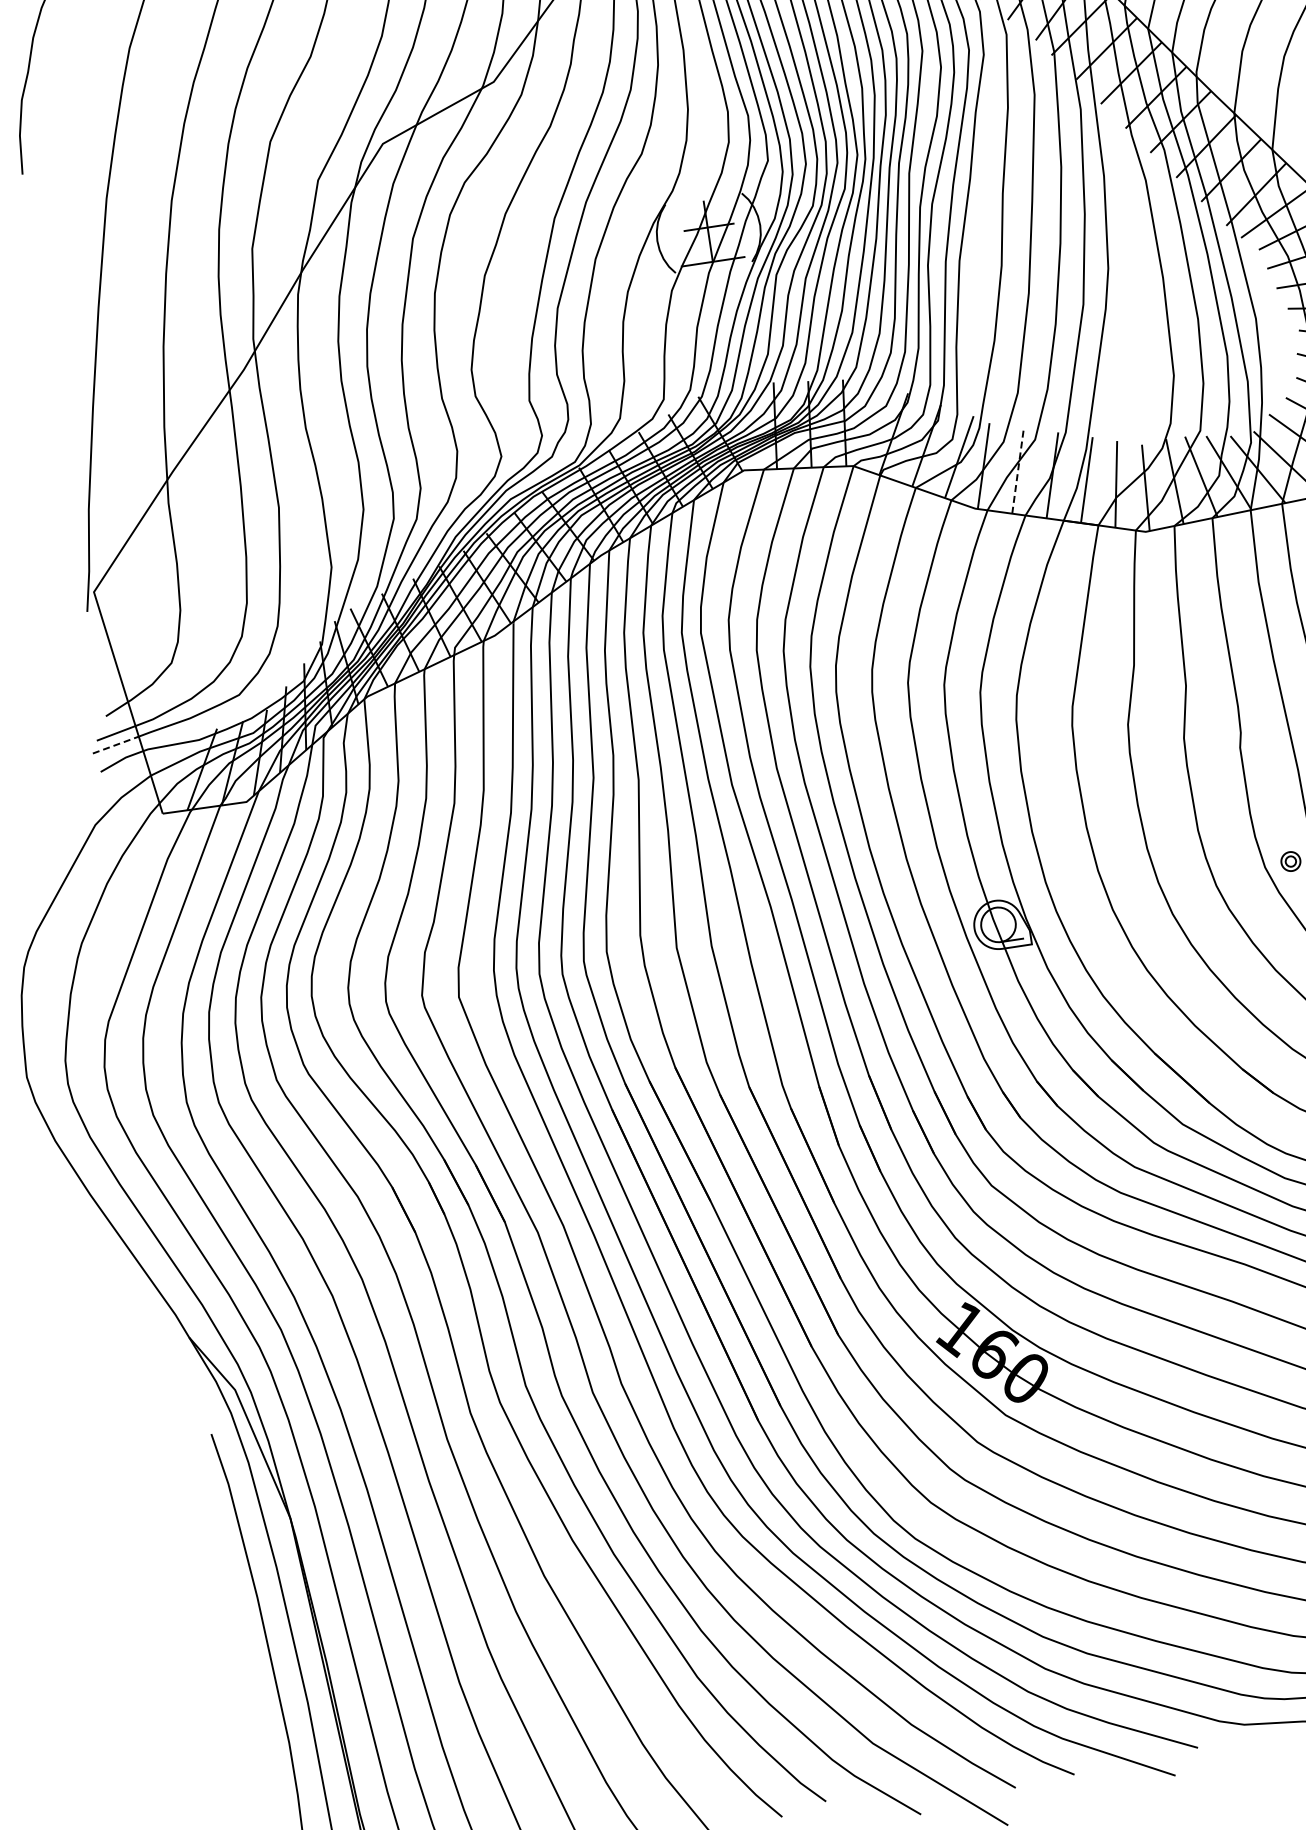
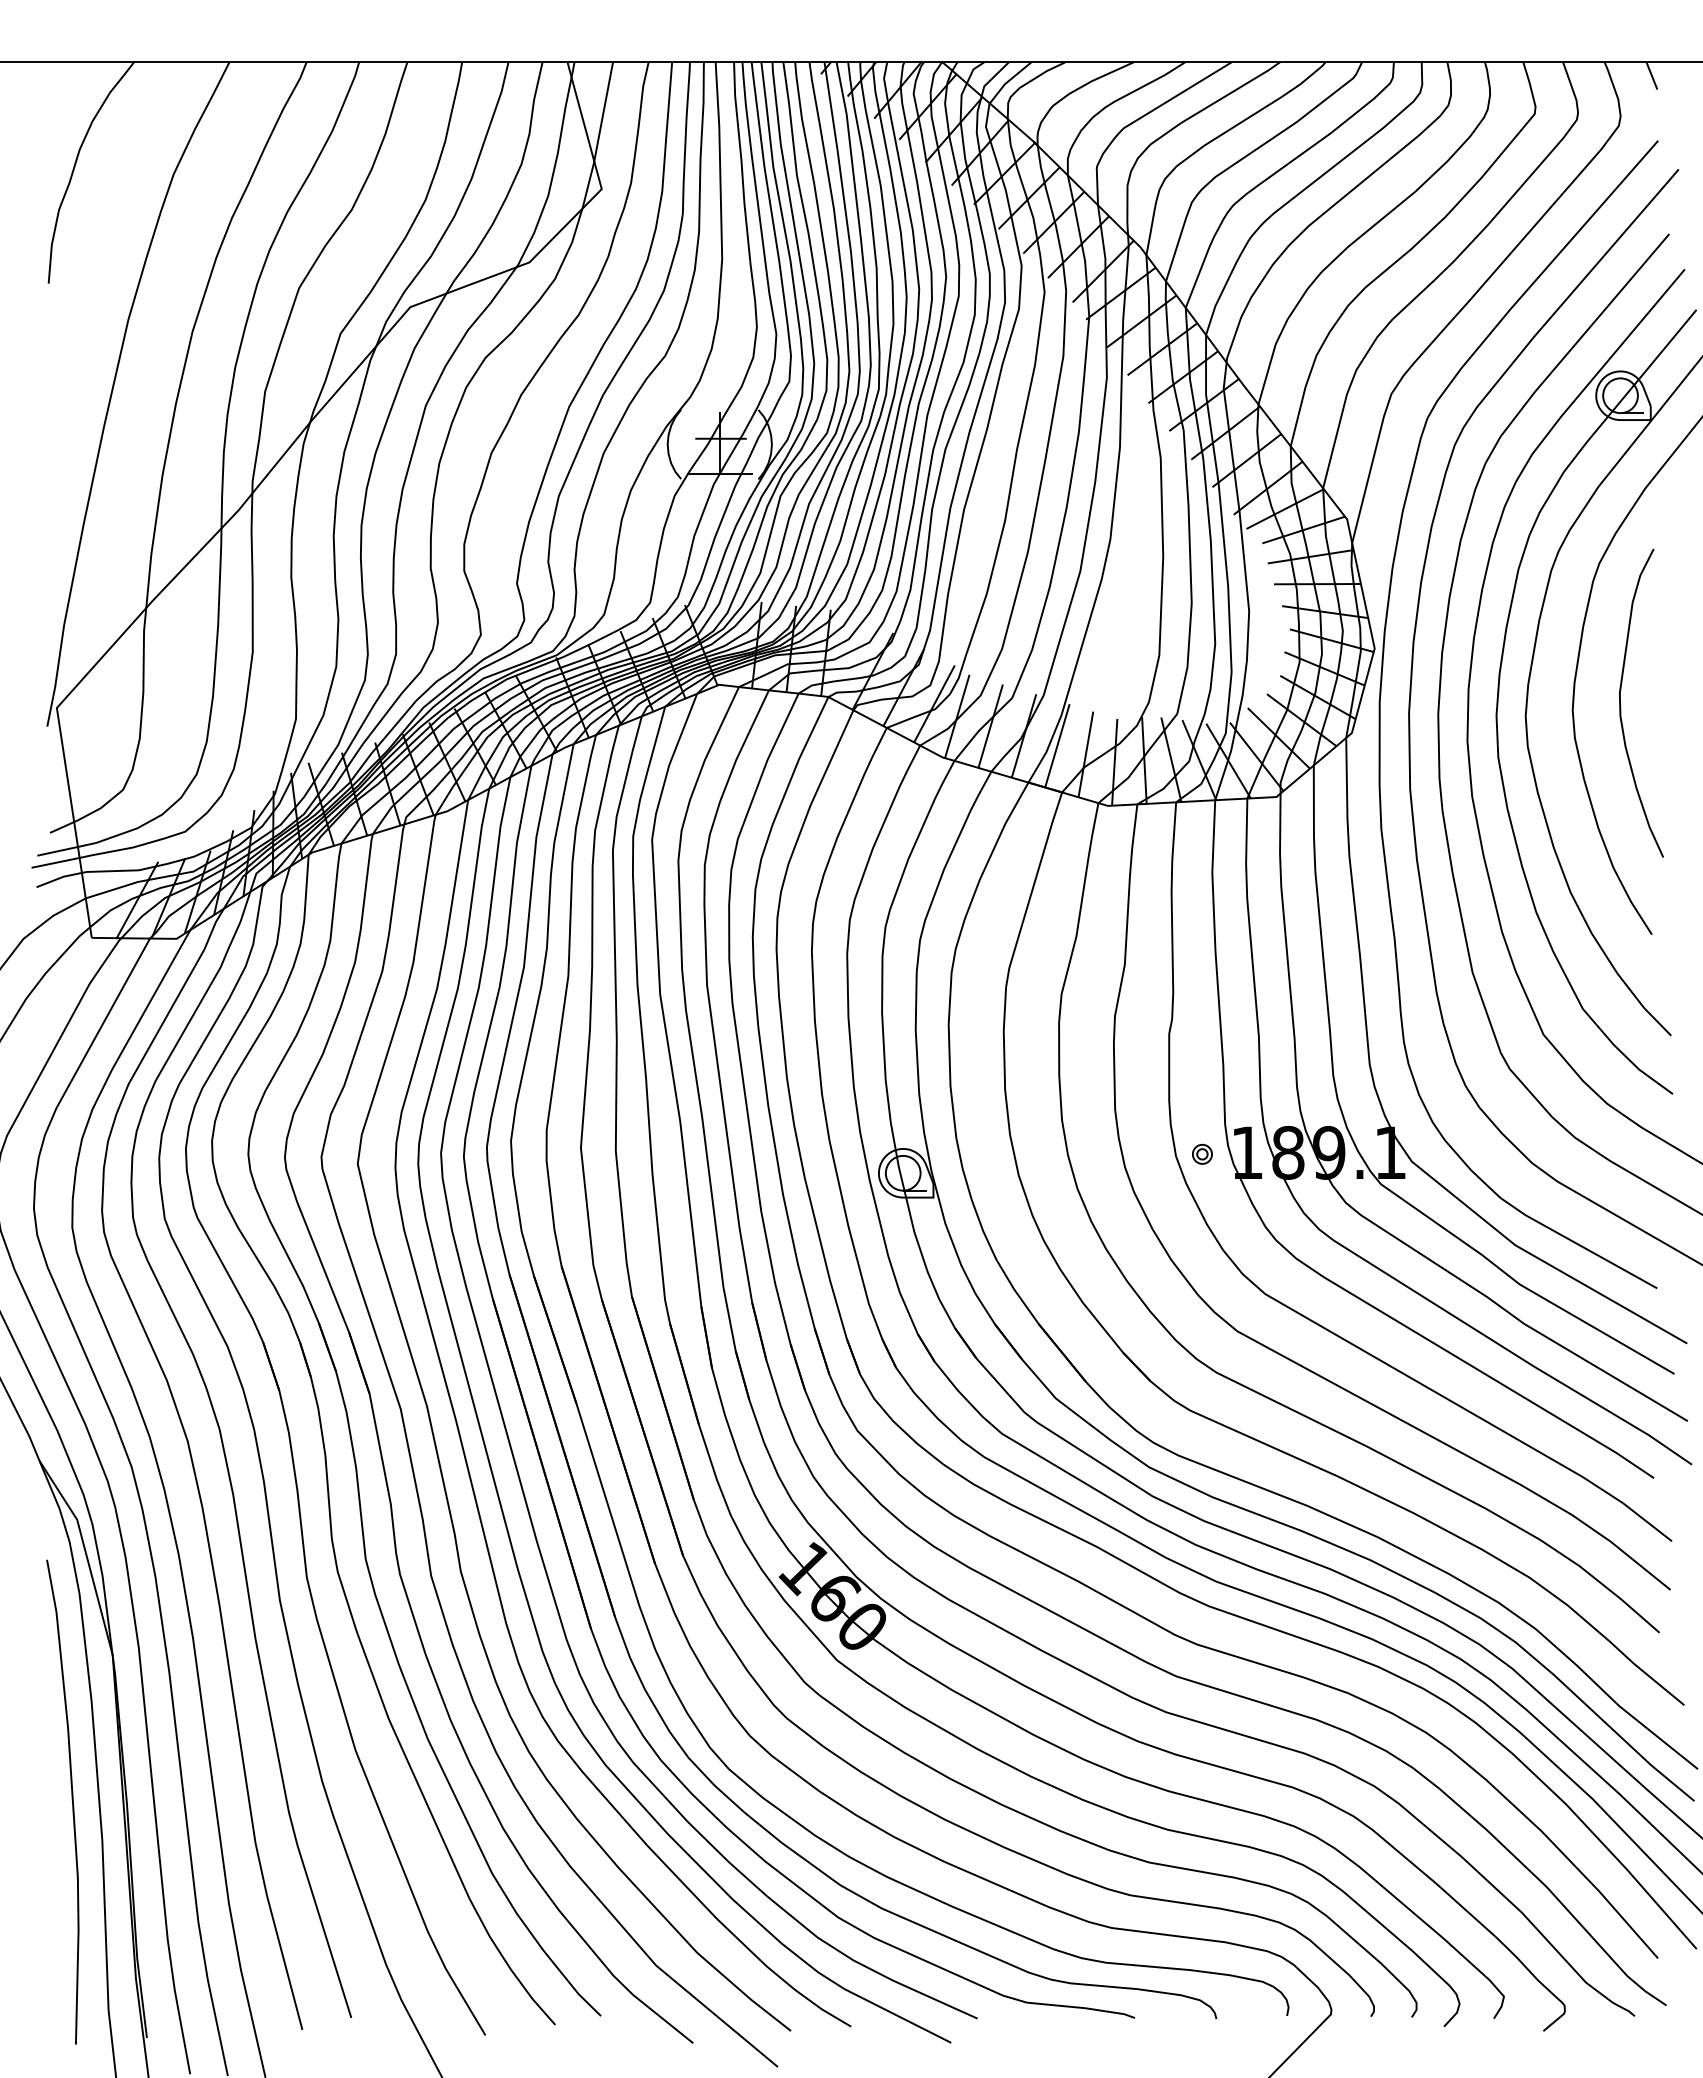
line: (1017, 470) -> (990, 725), dashed -> solid
line: (115, 744) -> (55, 862), dashed -> solid

